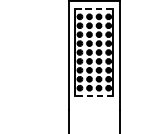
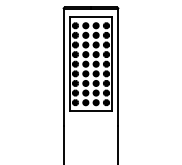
line: (93, 8) -> (90, 16), dashed -> solid
line: (93, 96) -> (90, 111), dashed -> solid

